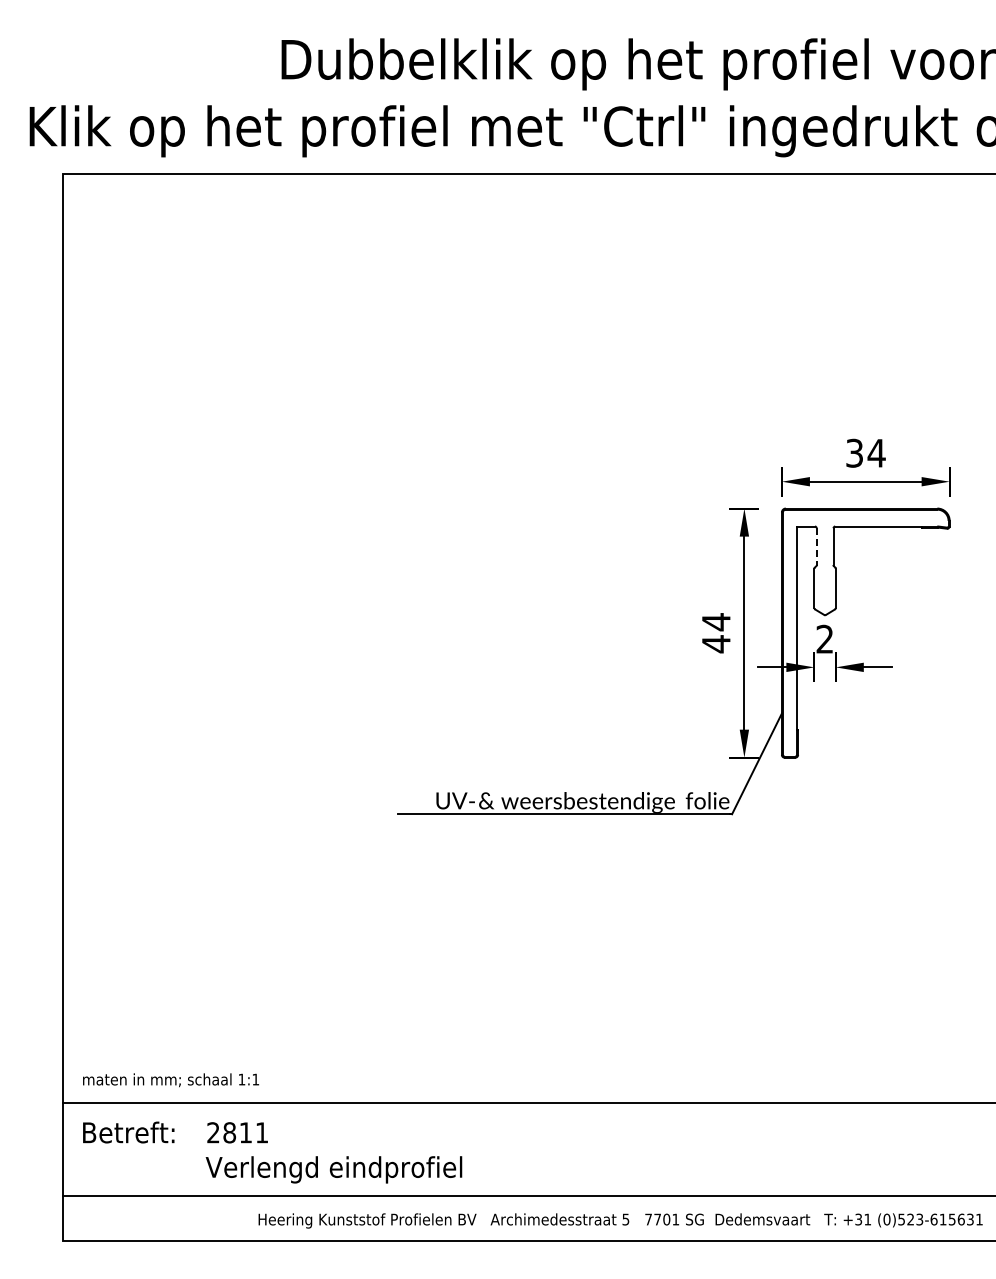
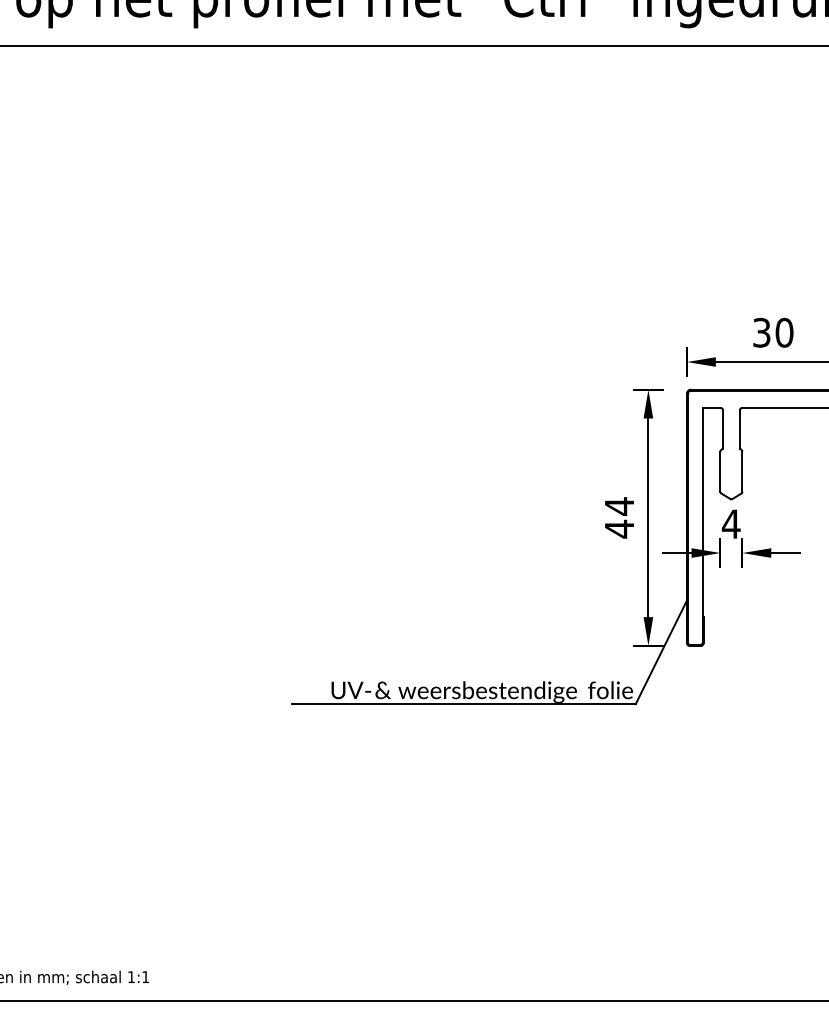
text: (876, 452) -> (784, 331), 34 -> 30
line: (816, 546) -> (722, 428), dashed -> solid
text: (824, 638) -> (730, 523), 2 -> 4

